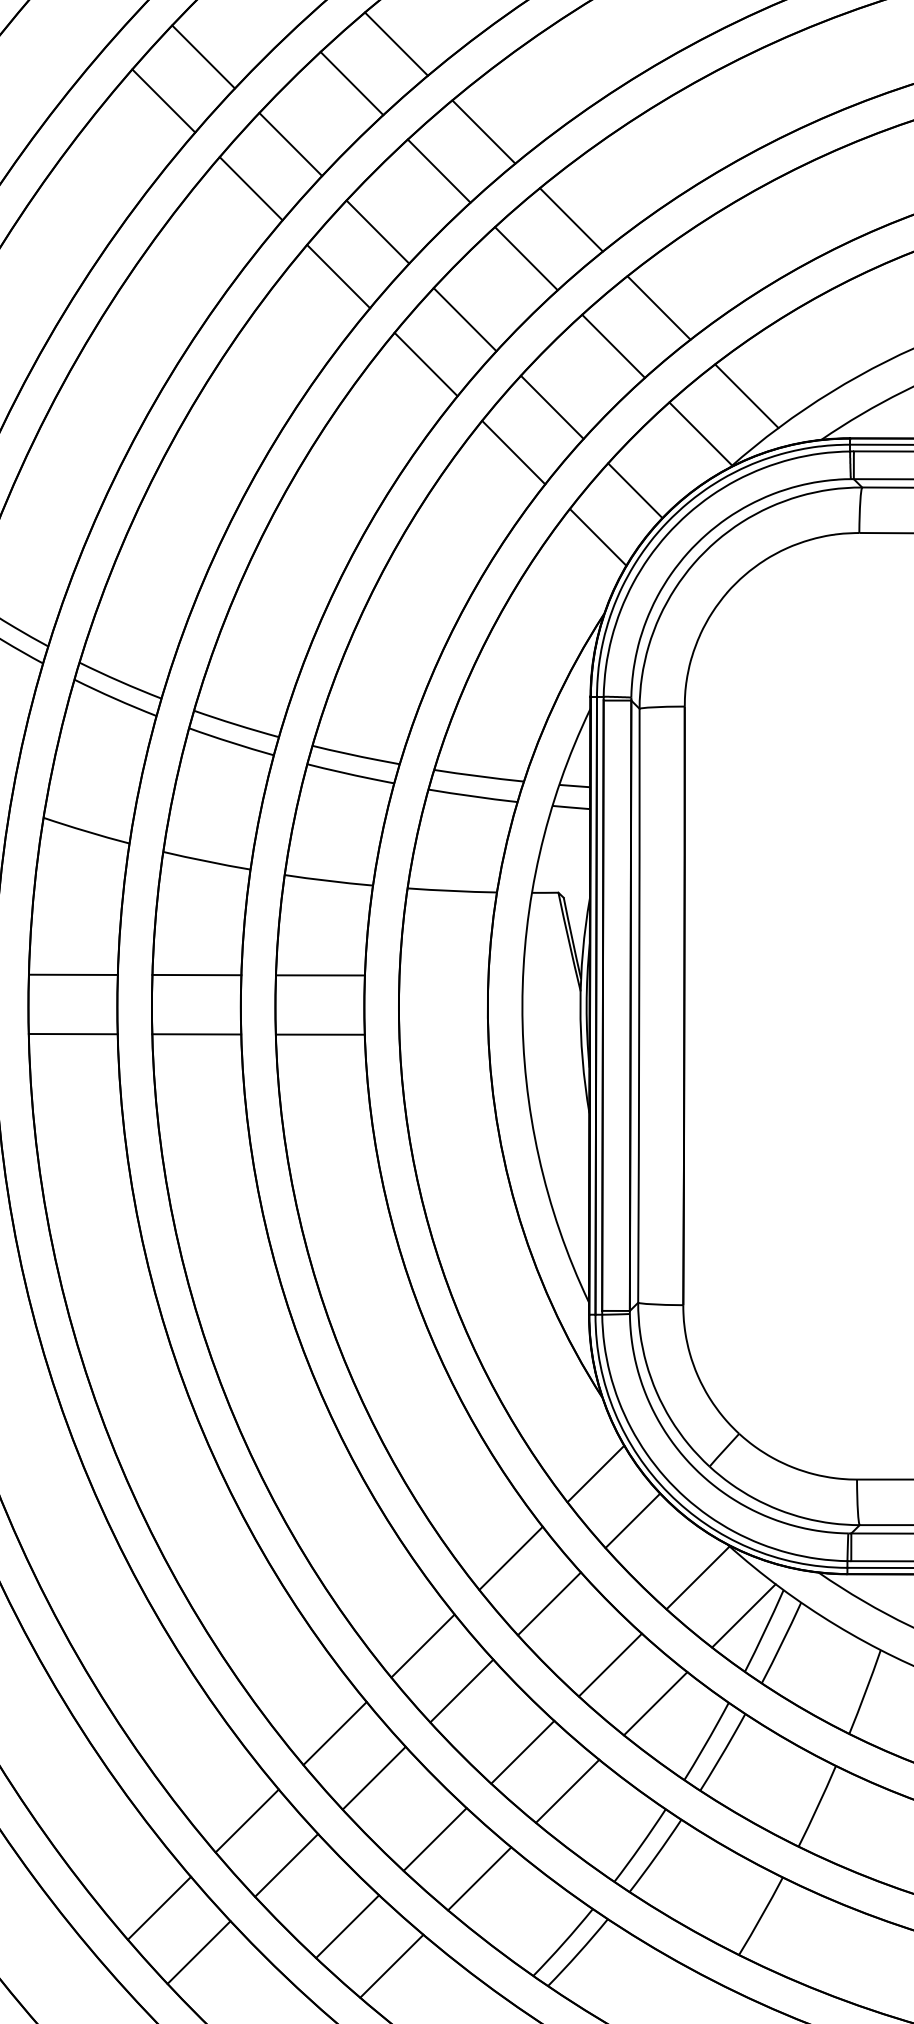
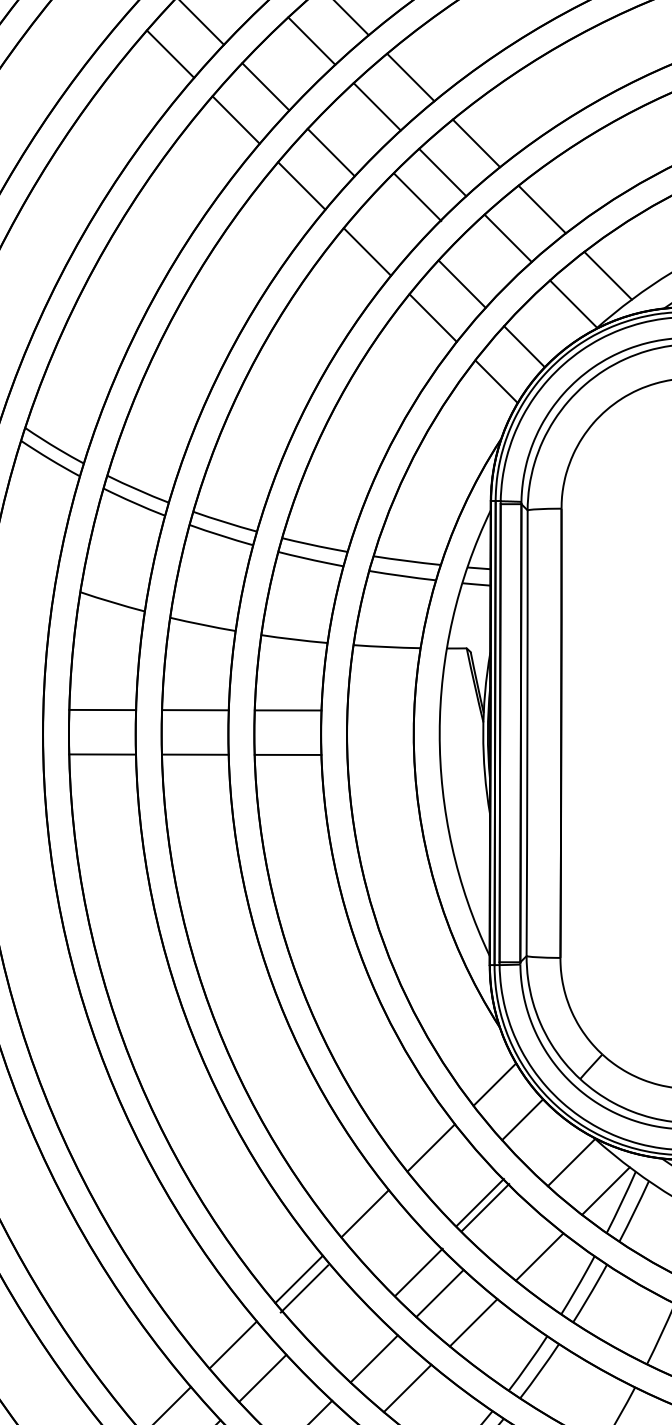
line: (464, 319) -> (417, 197), moved
line: (549, 1603) -> (485, 1207), moved
line: (609, 1664) -> (479, 1202), moved
line: (461, 1690) -> (418, 1271), moved
line: (373, 1777) -> (303, 1288), moved

